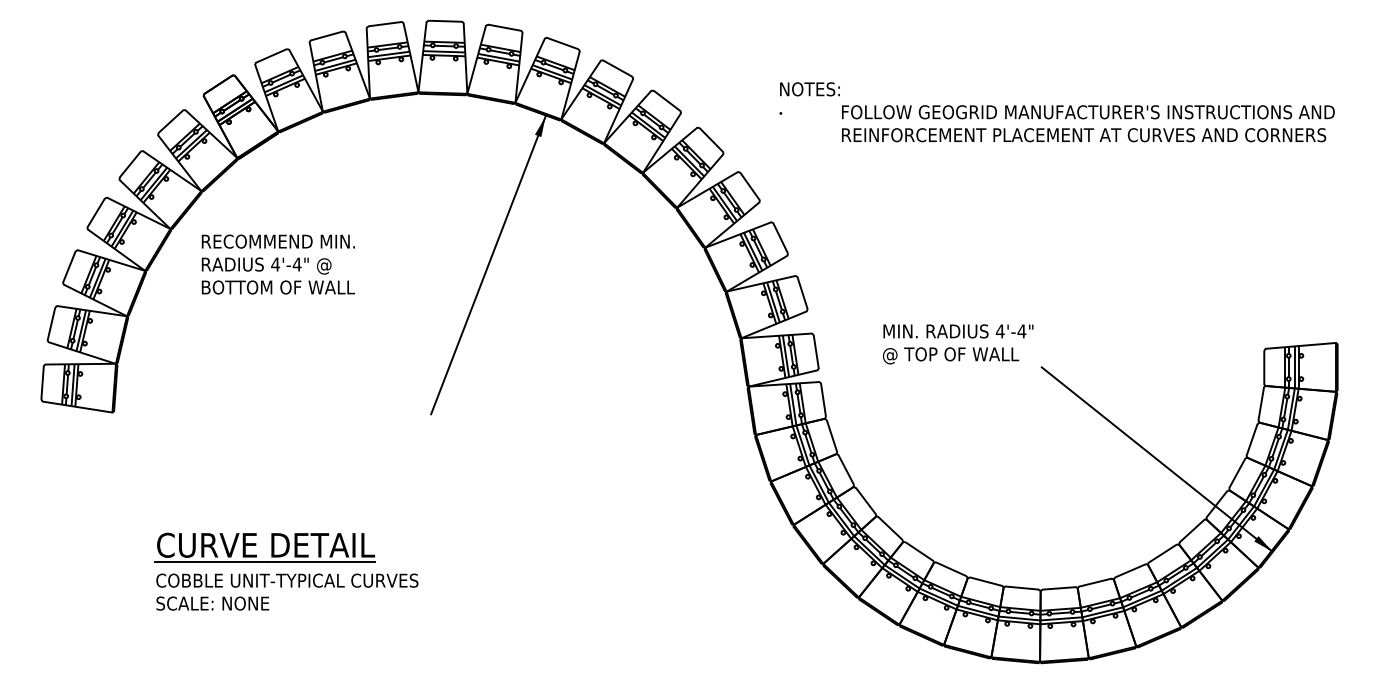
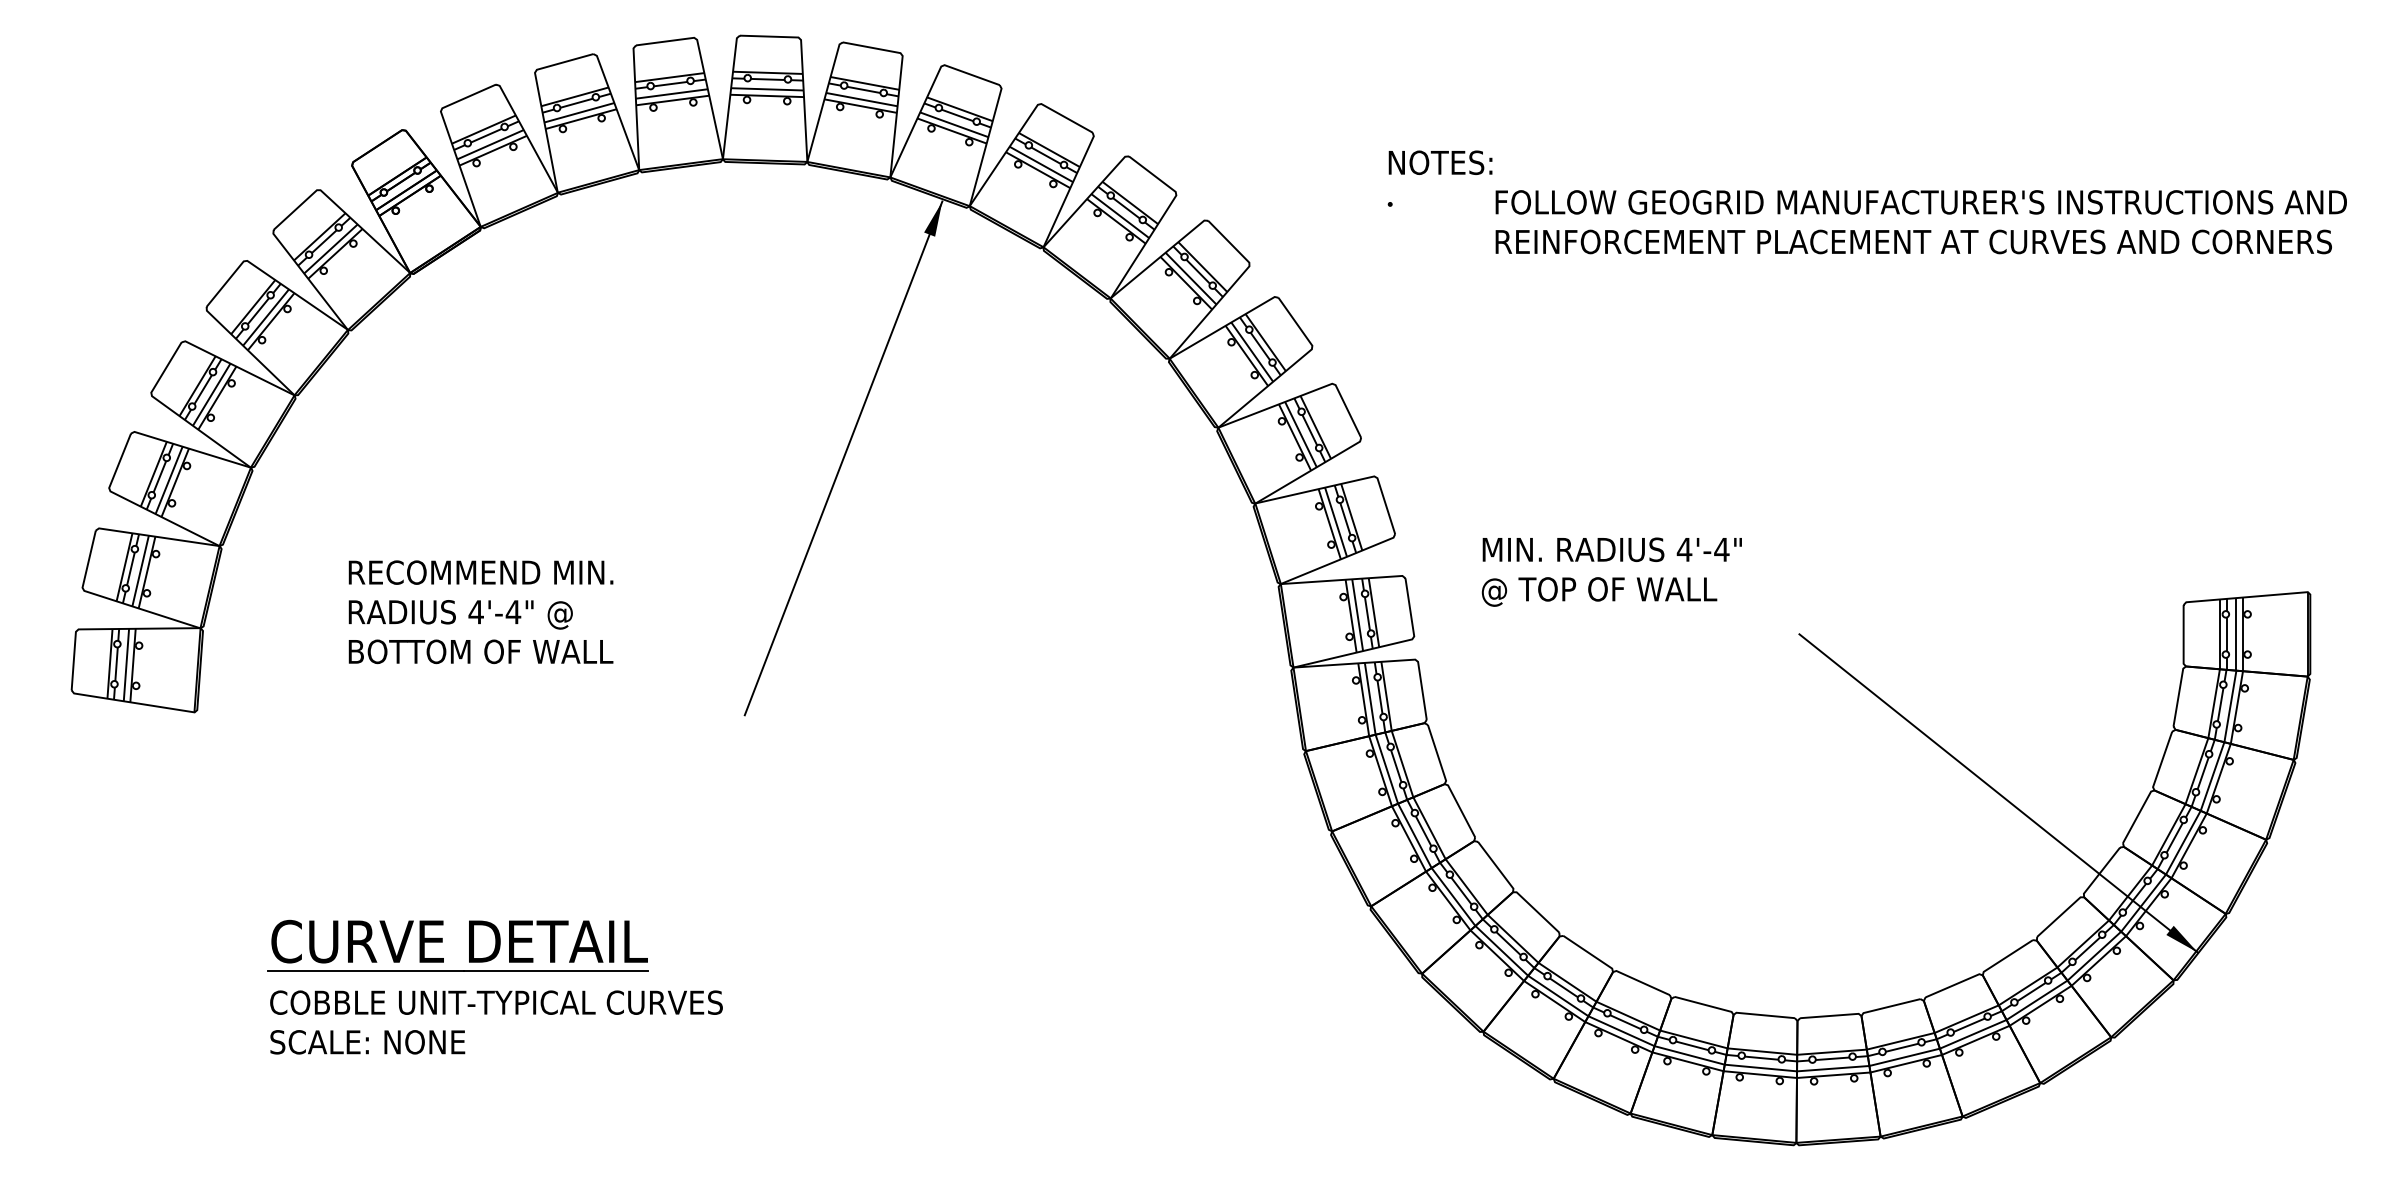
text: (1056, 112) -> (1866, 202), moved
text: (277, 264) -> (479, 612), moved
text: (958, 344) -> (1612, 572), moved

